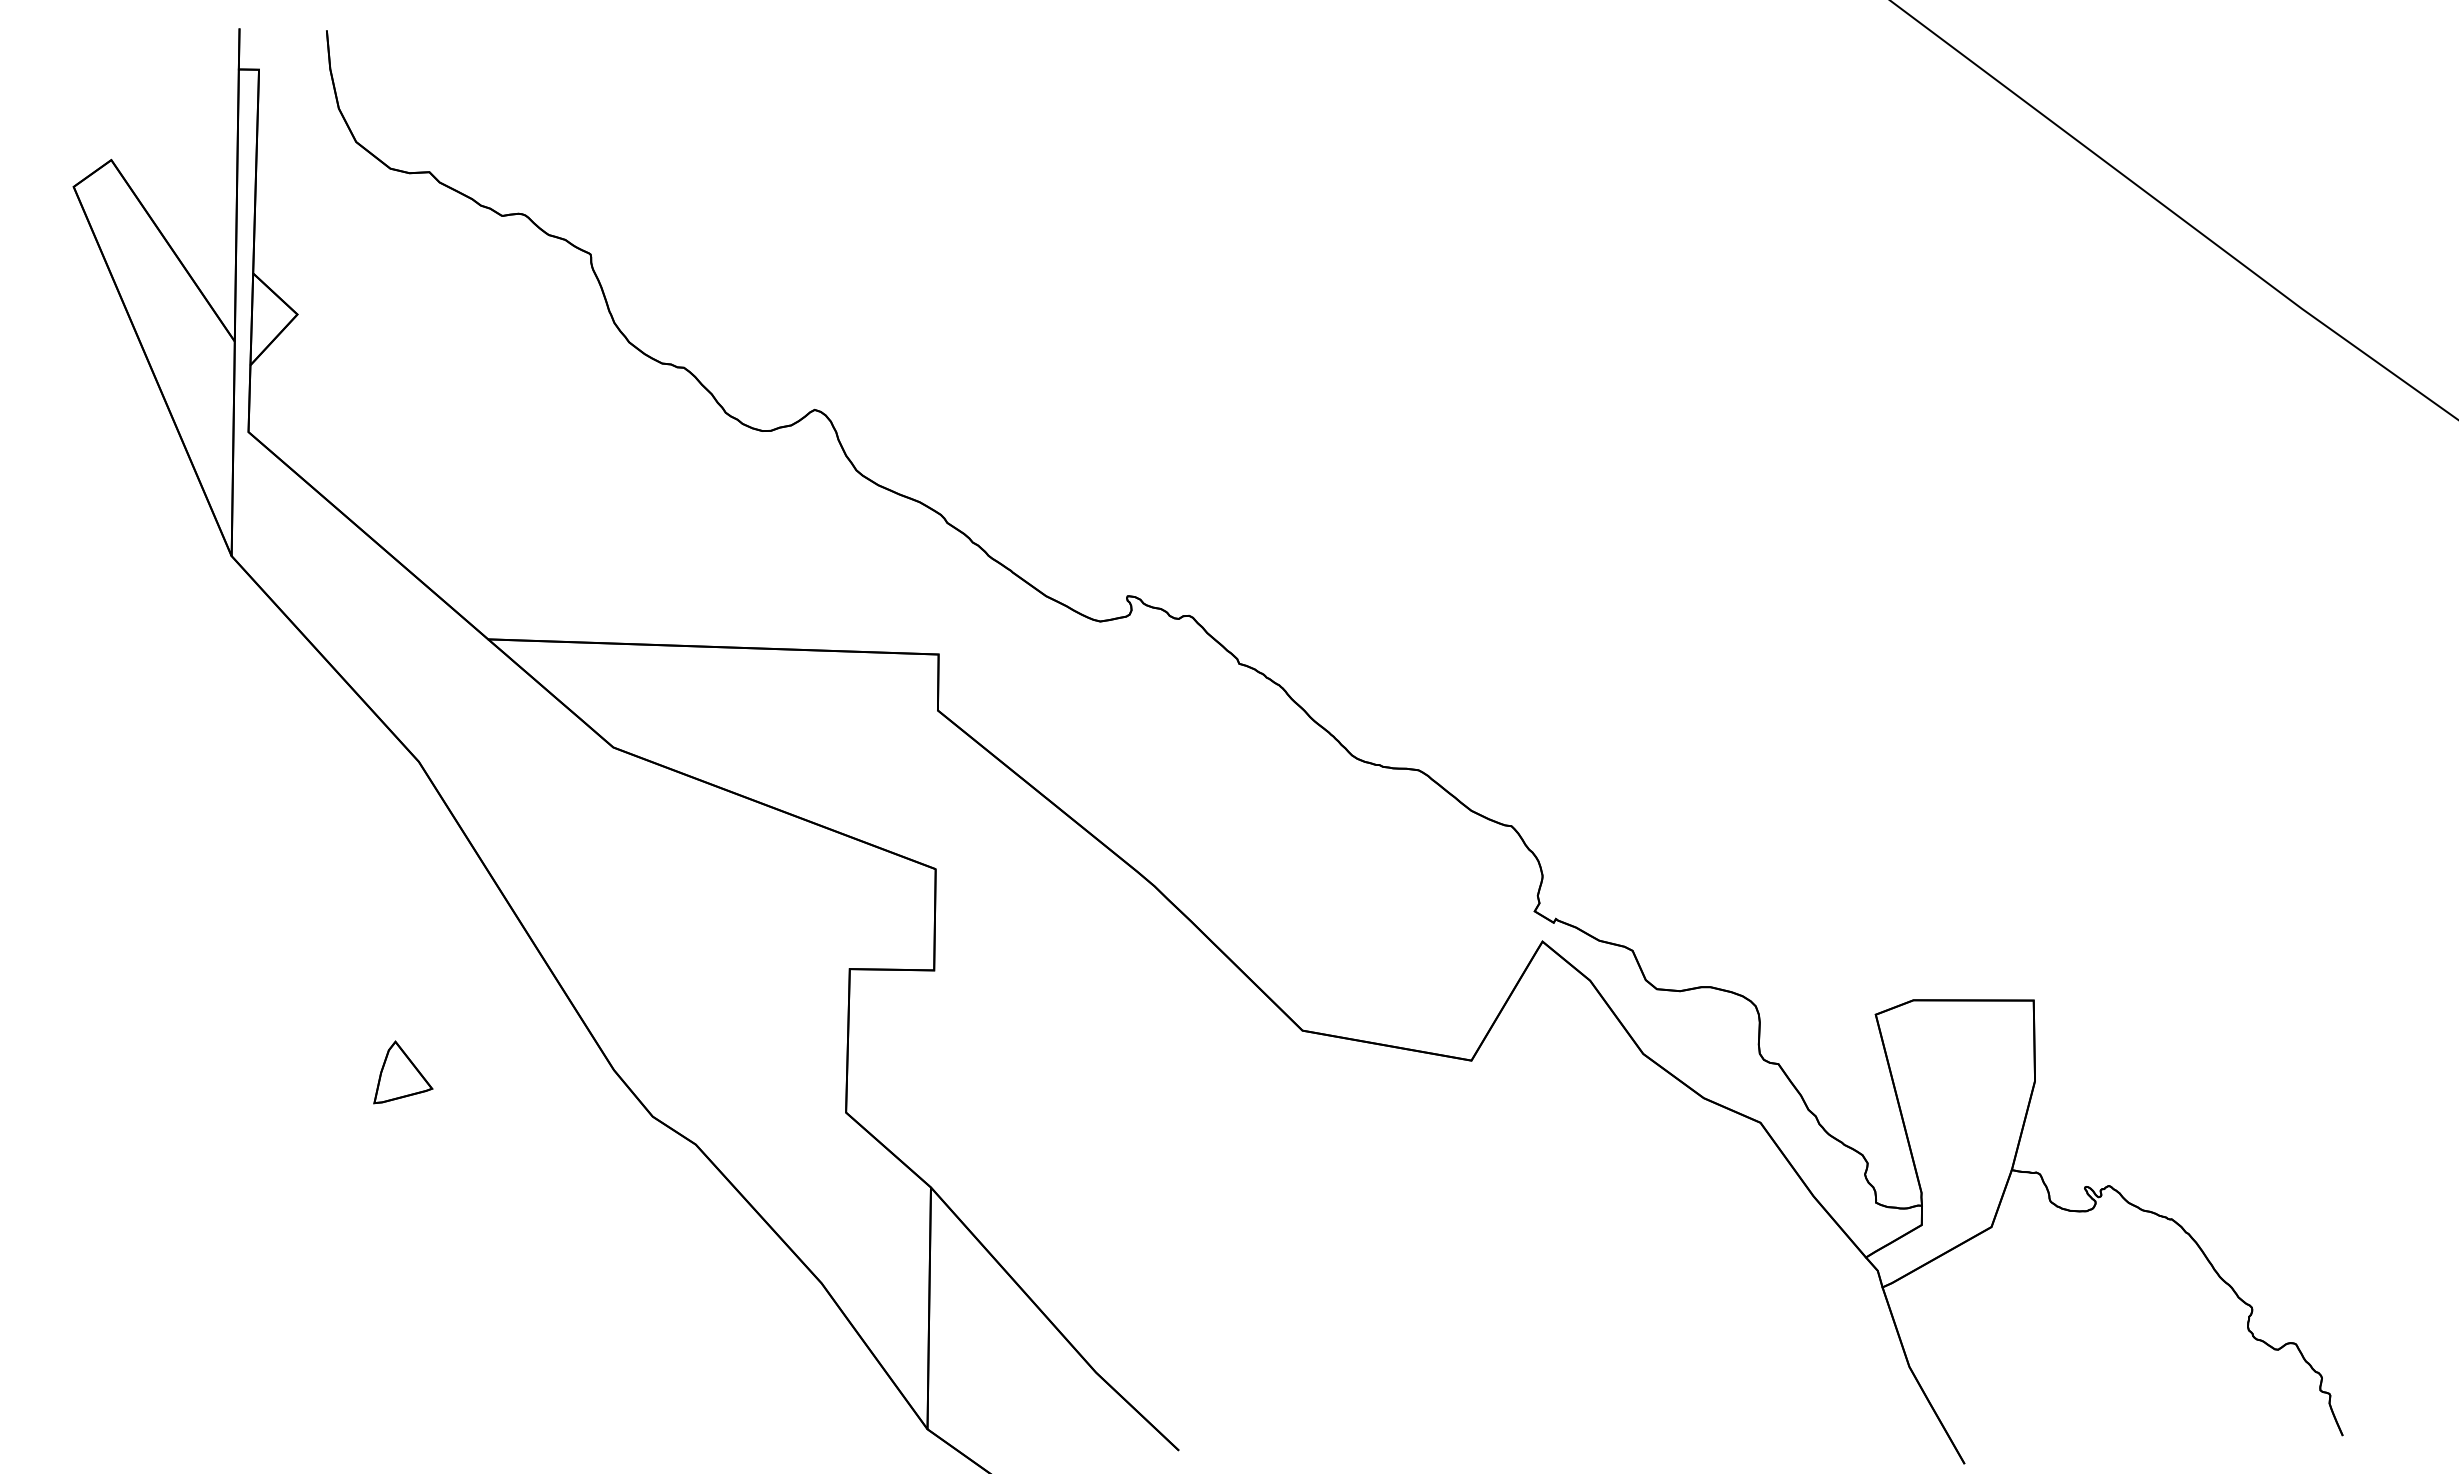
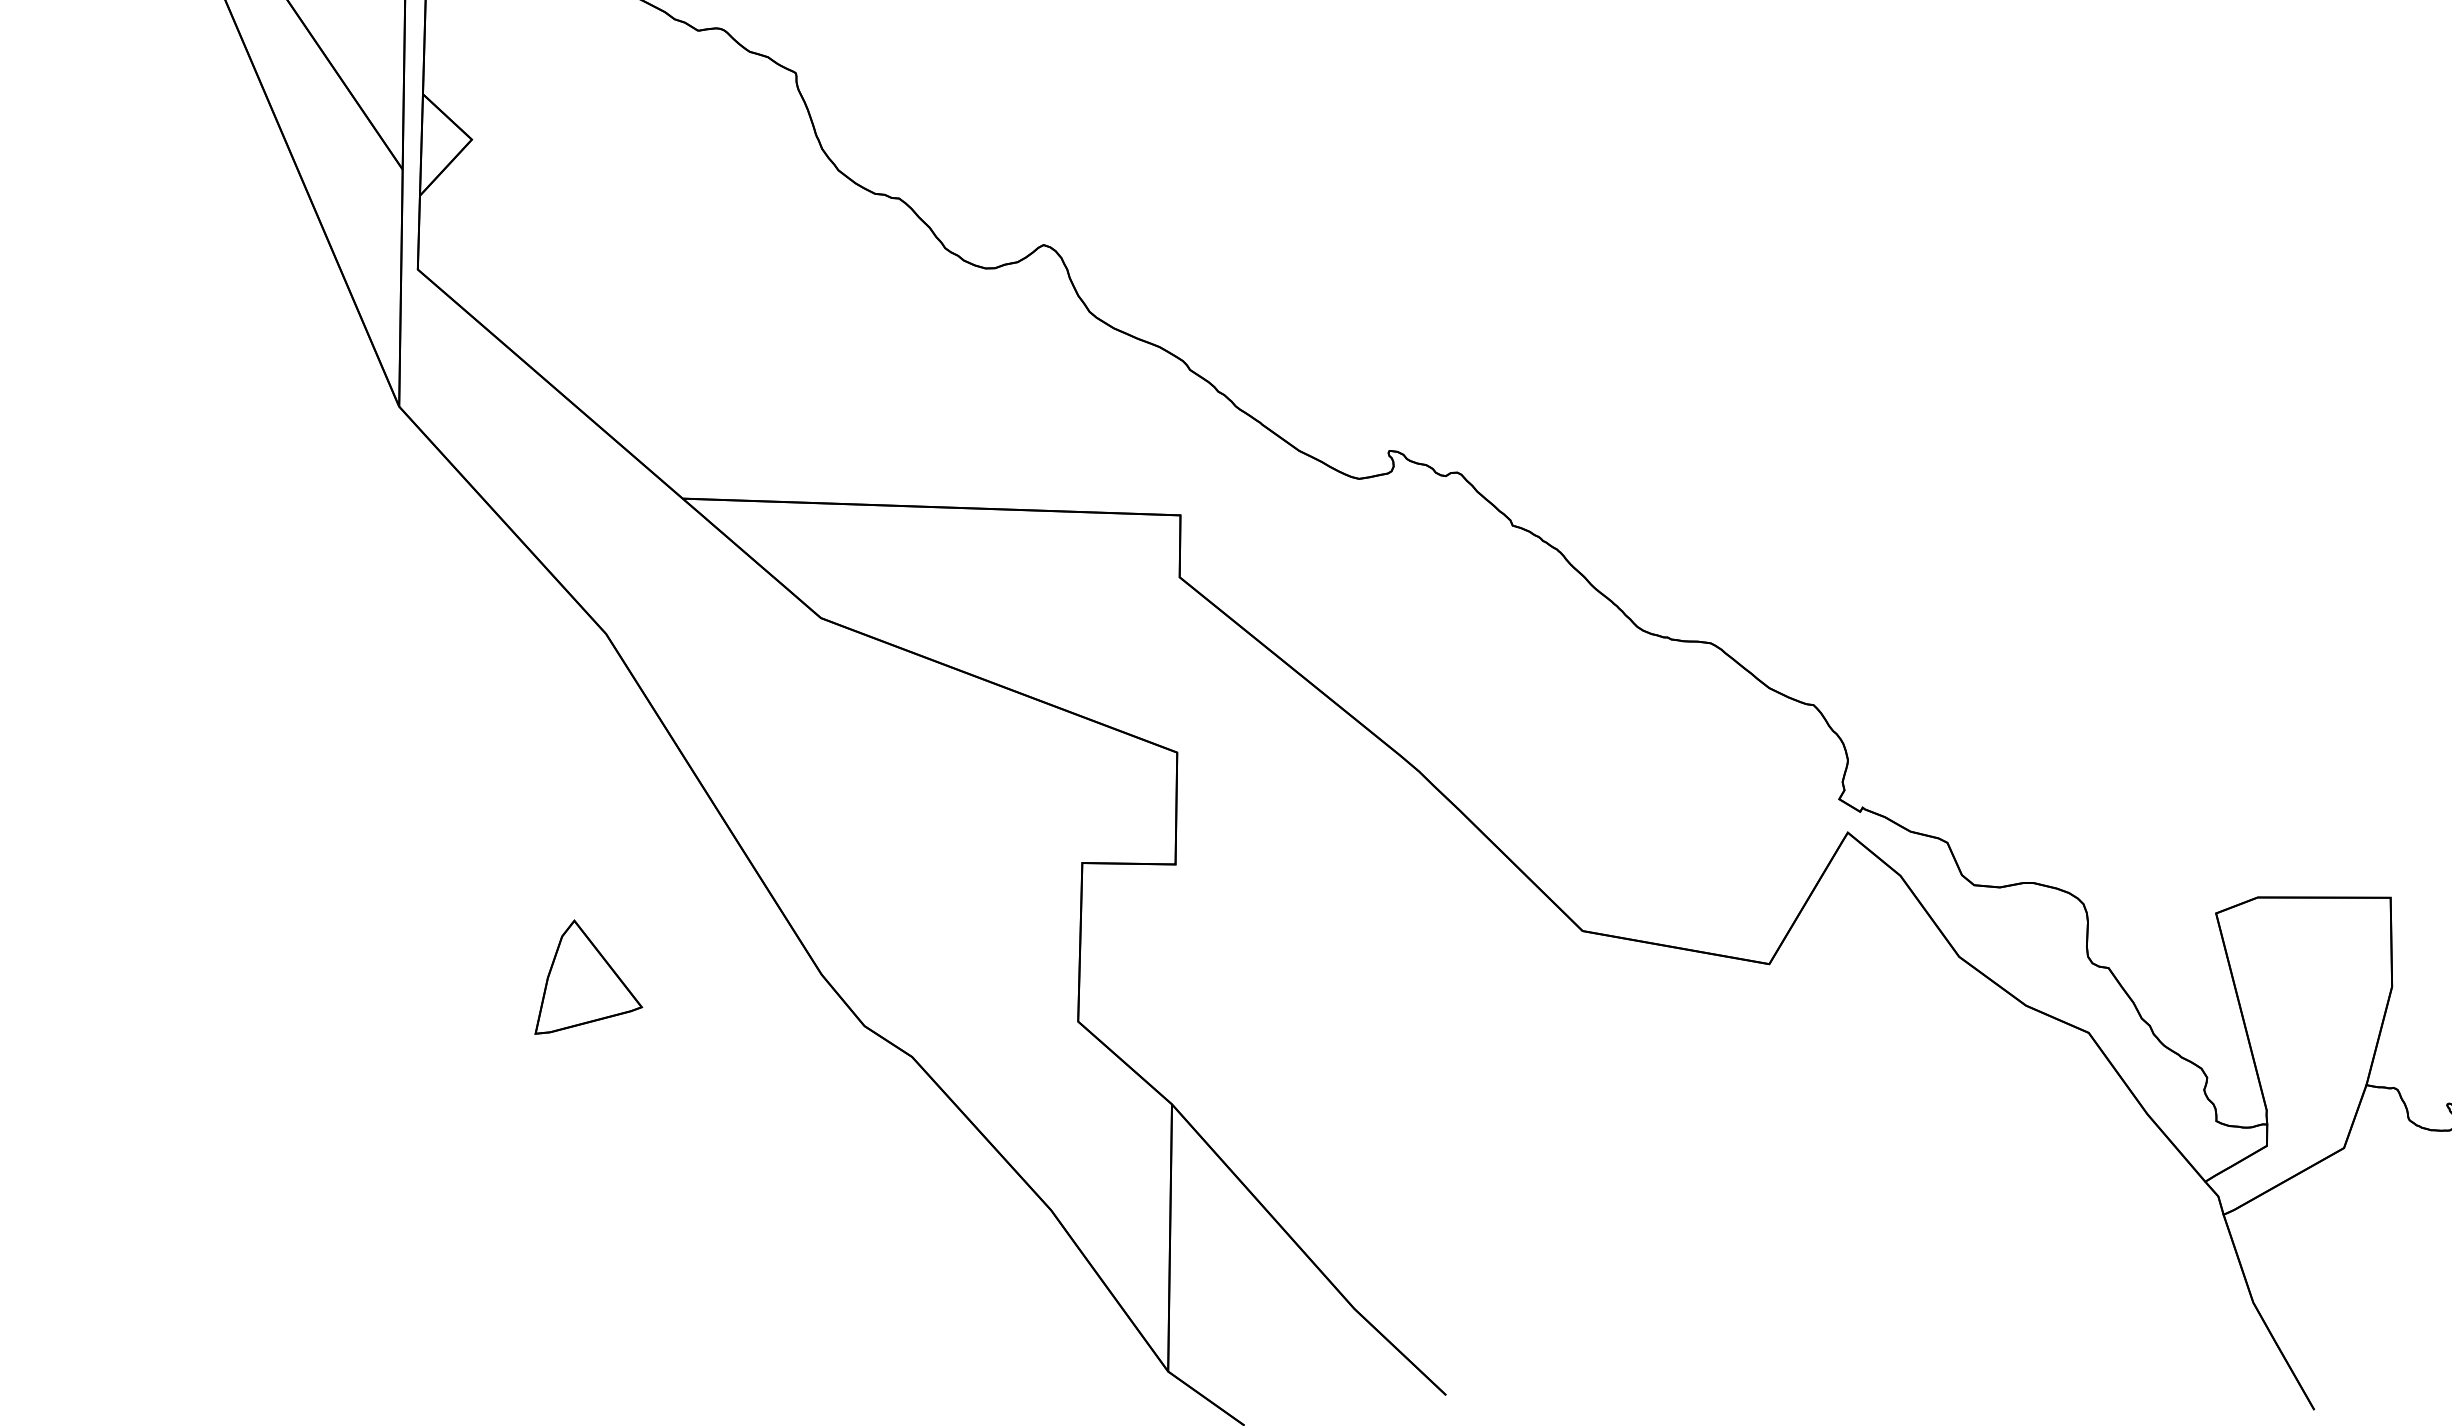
part: (403, 1072) -> (589, 977), size x1.67

